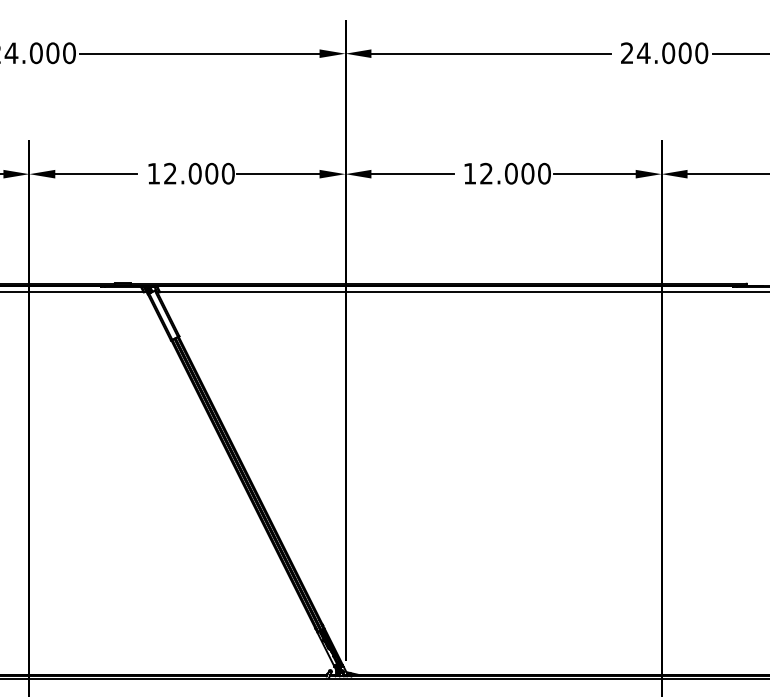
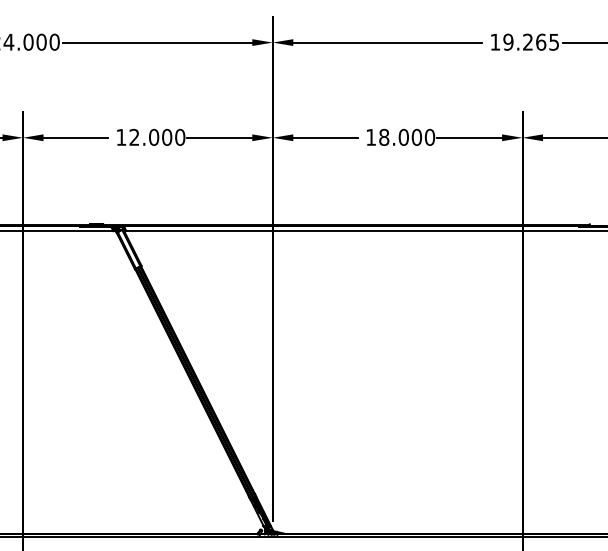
text: (664, 52) -> (524, 41), 24.000 -> 19.265
text: (486, 173) -> (384, 137), 12.000 -> 18.000

